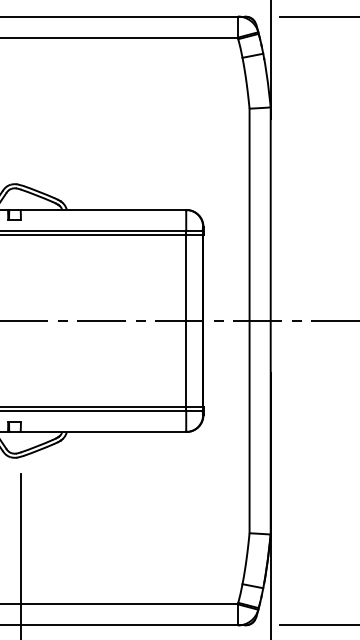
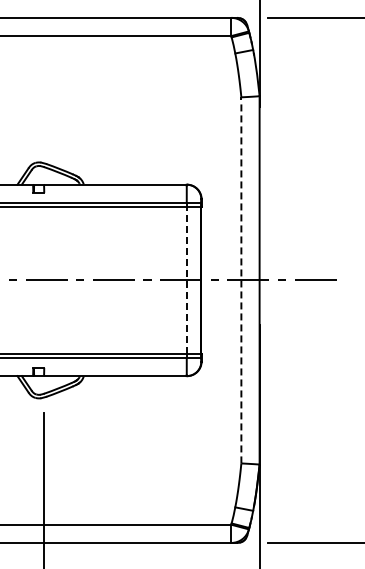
line: (249, 319) -> (241, 279), solid -> dashed
line: (185, 321) -> (186, 280), solid -> dashed

